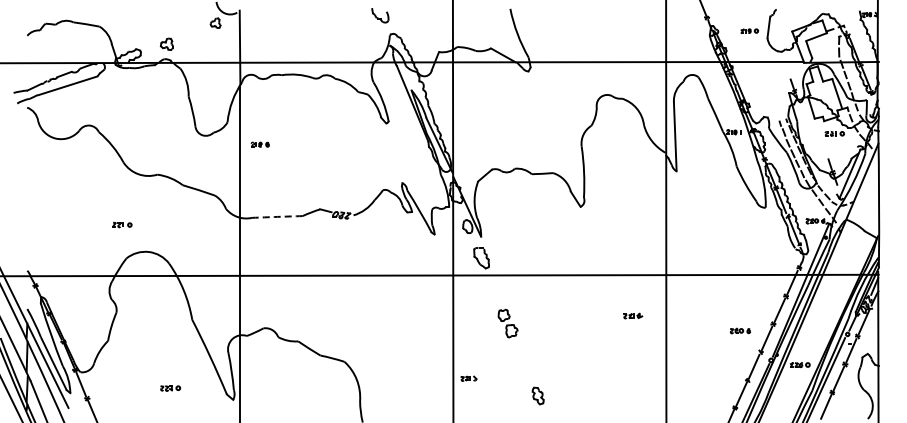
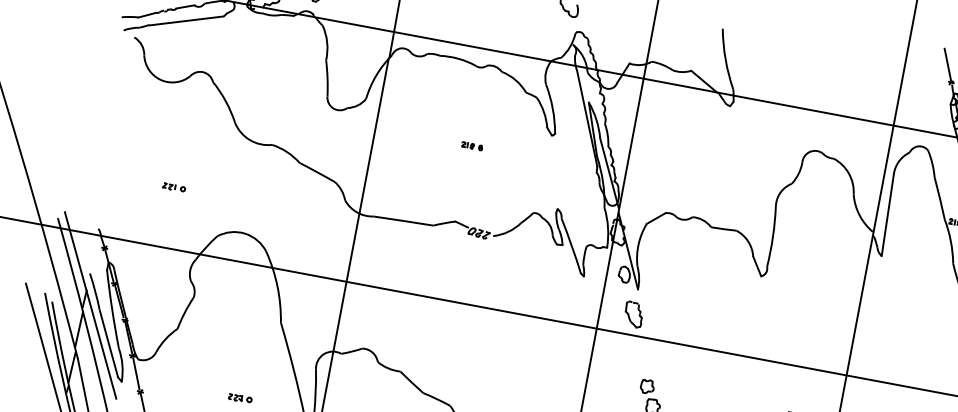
part: (259, 144) -> (471, 145), moved
arc: (277, 216) -> (403, 220), dashed -> solid
part: (122, 224) -> (174, 186), moved

